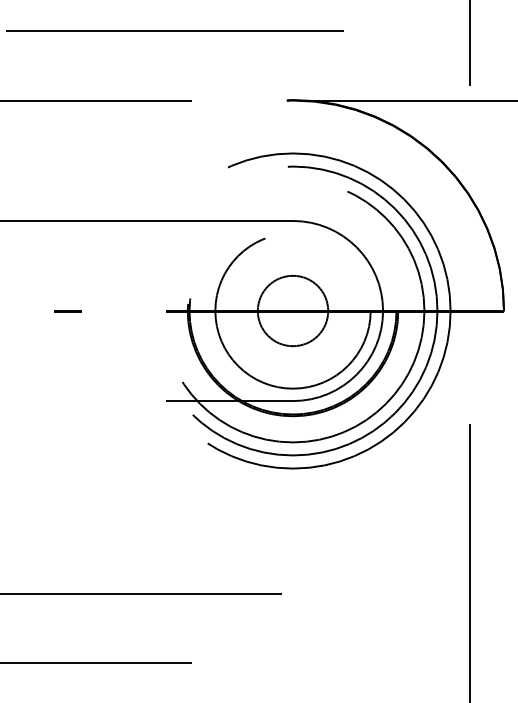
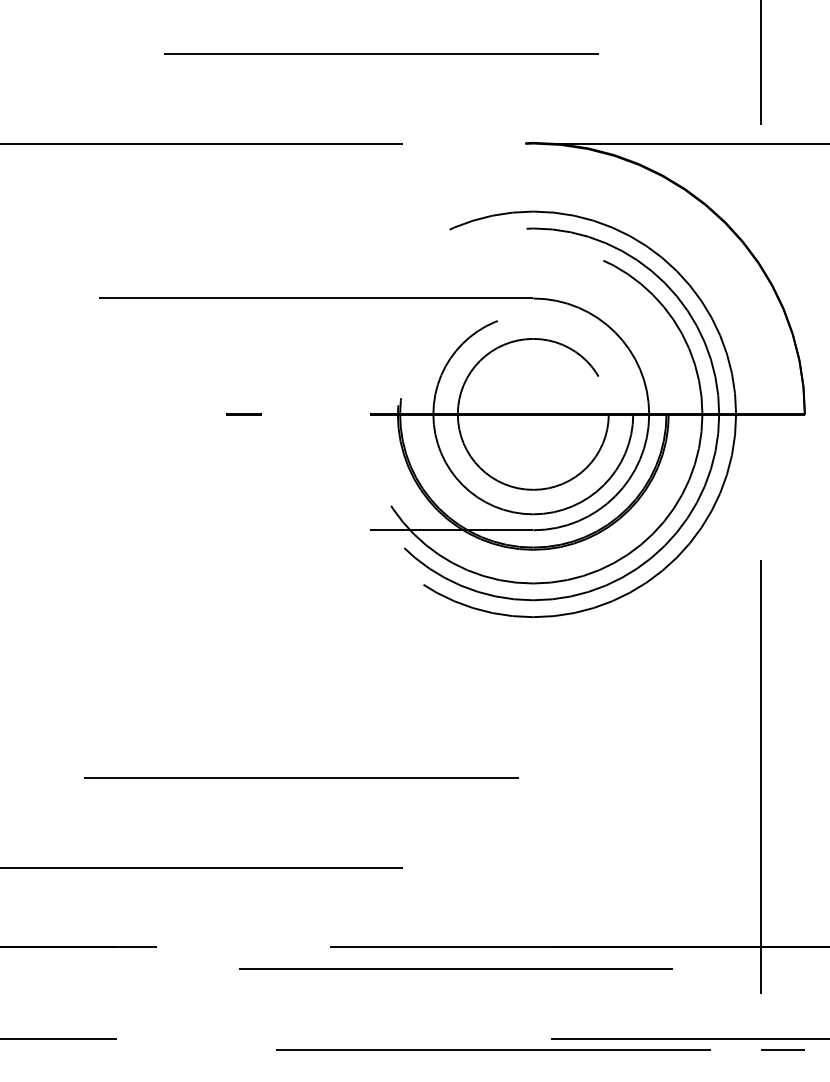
circle: (292, 310) -> (532, 413), size x1.67

